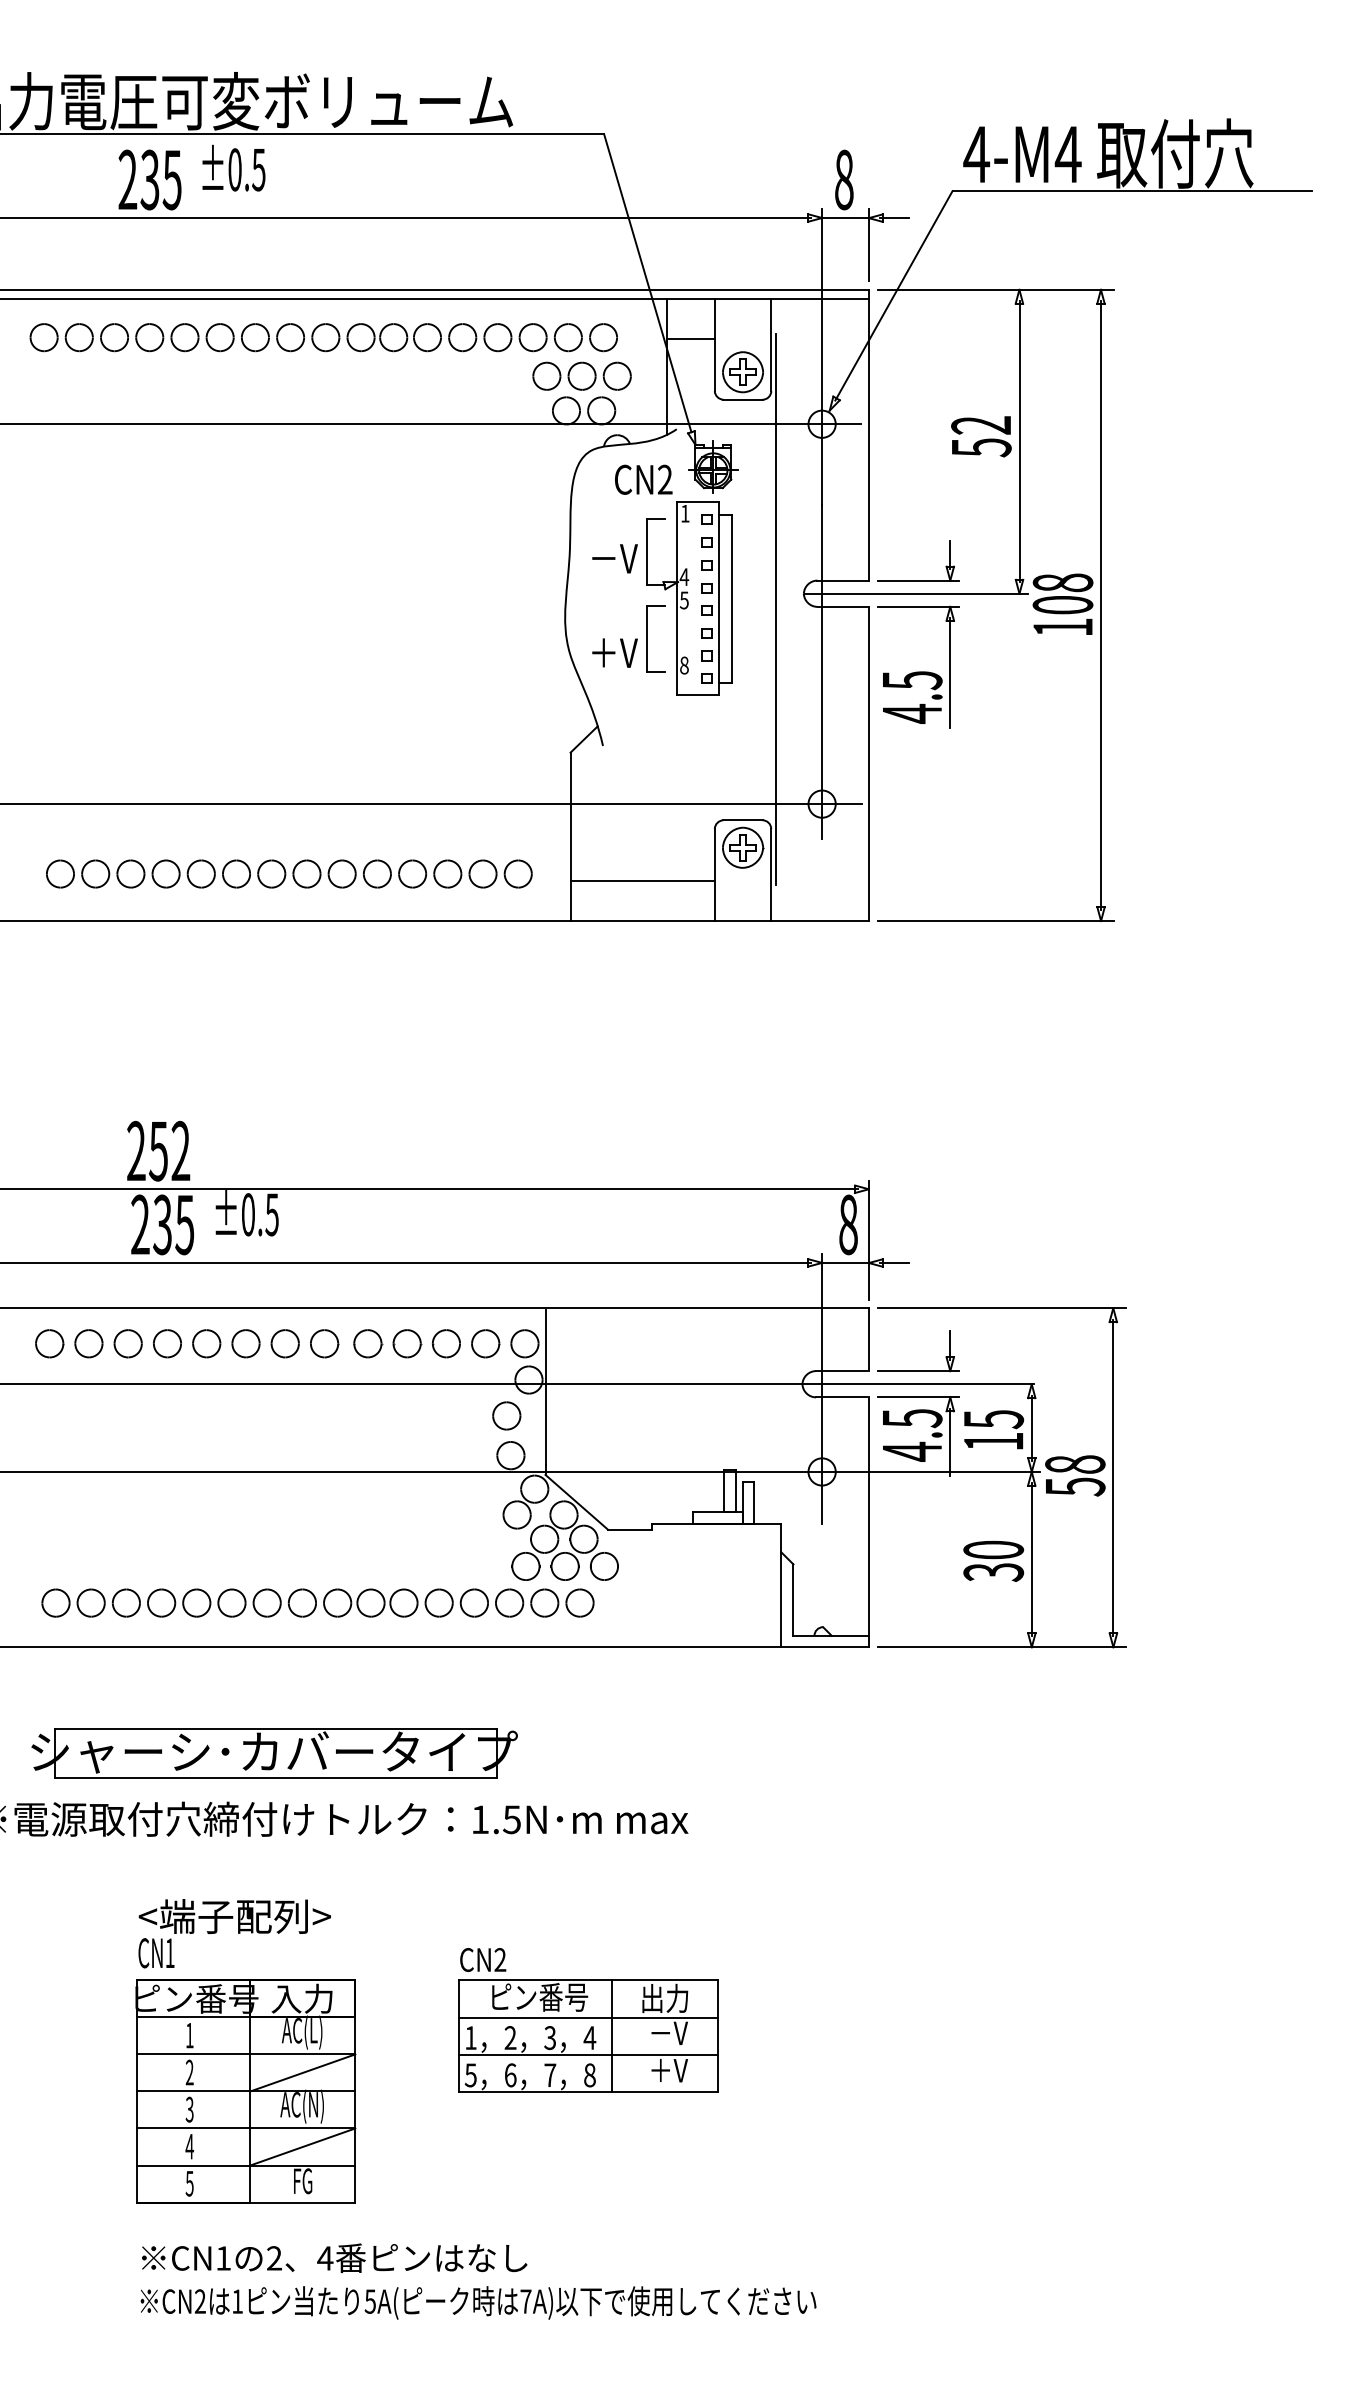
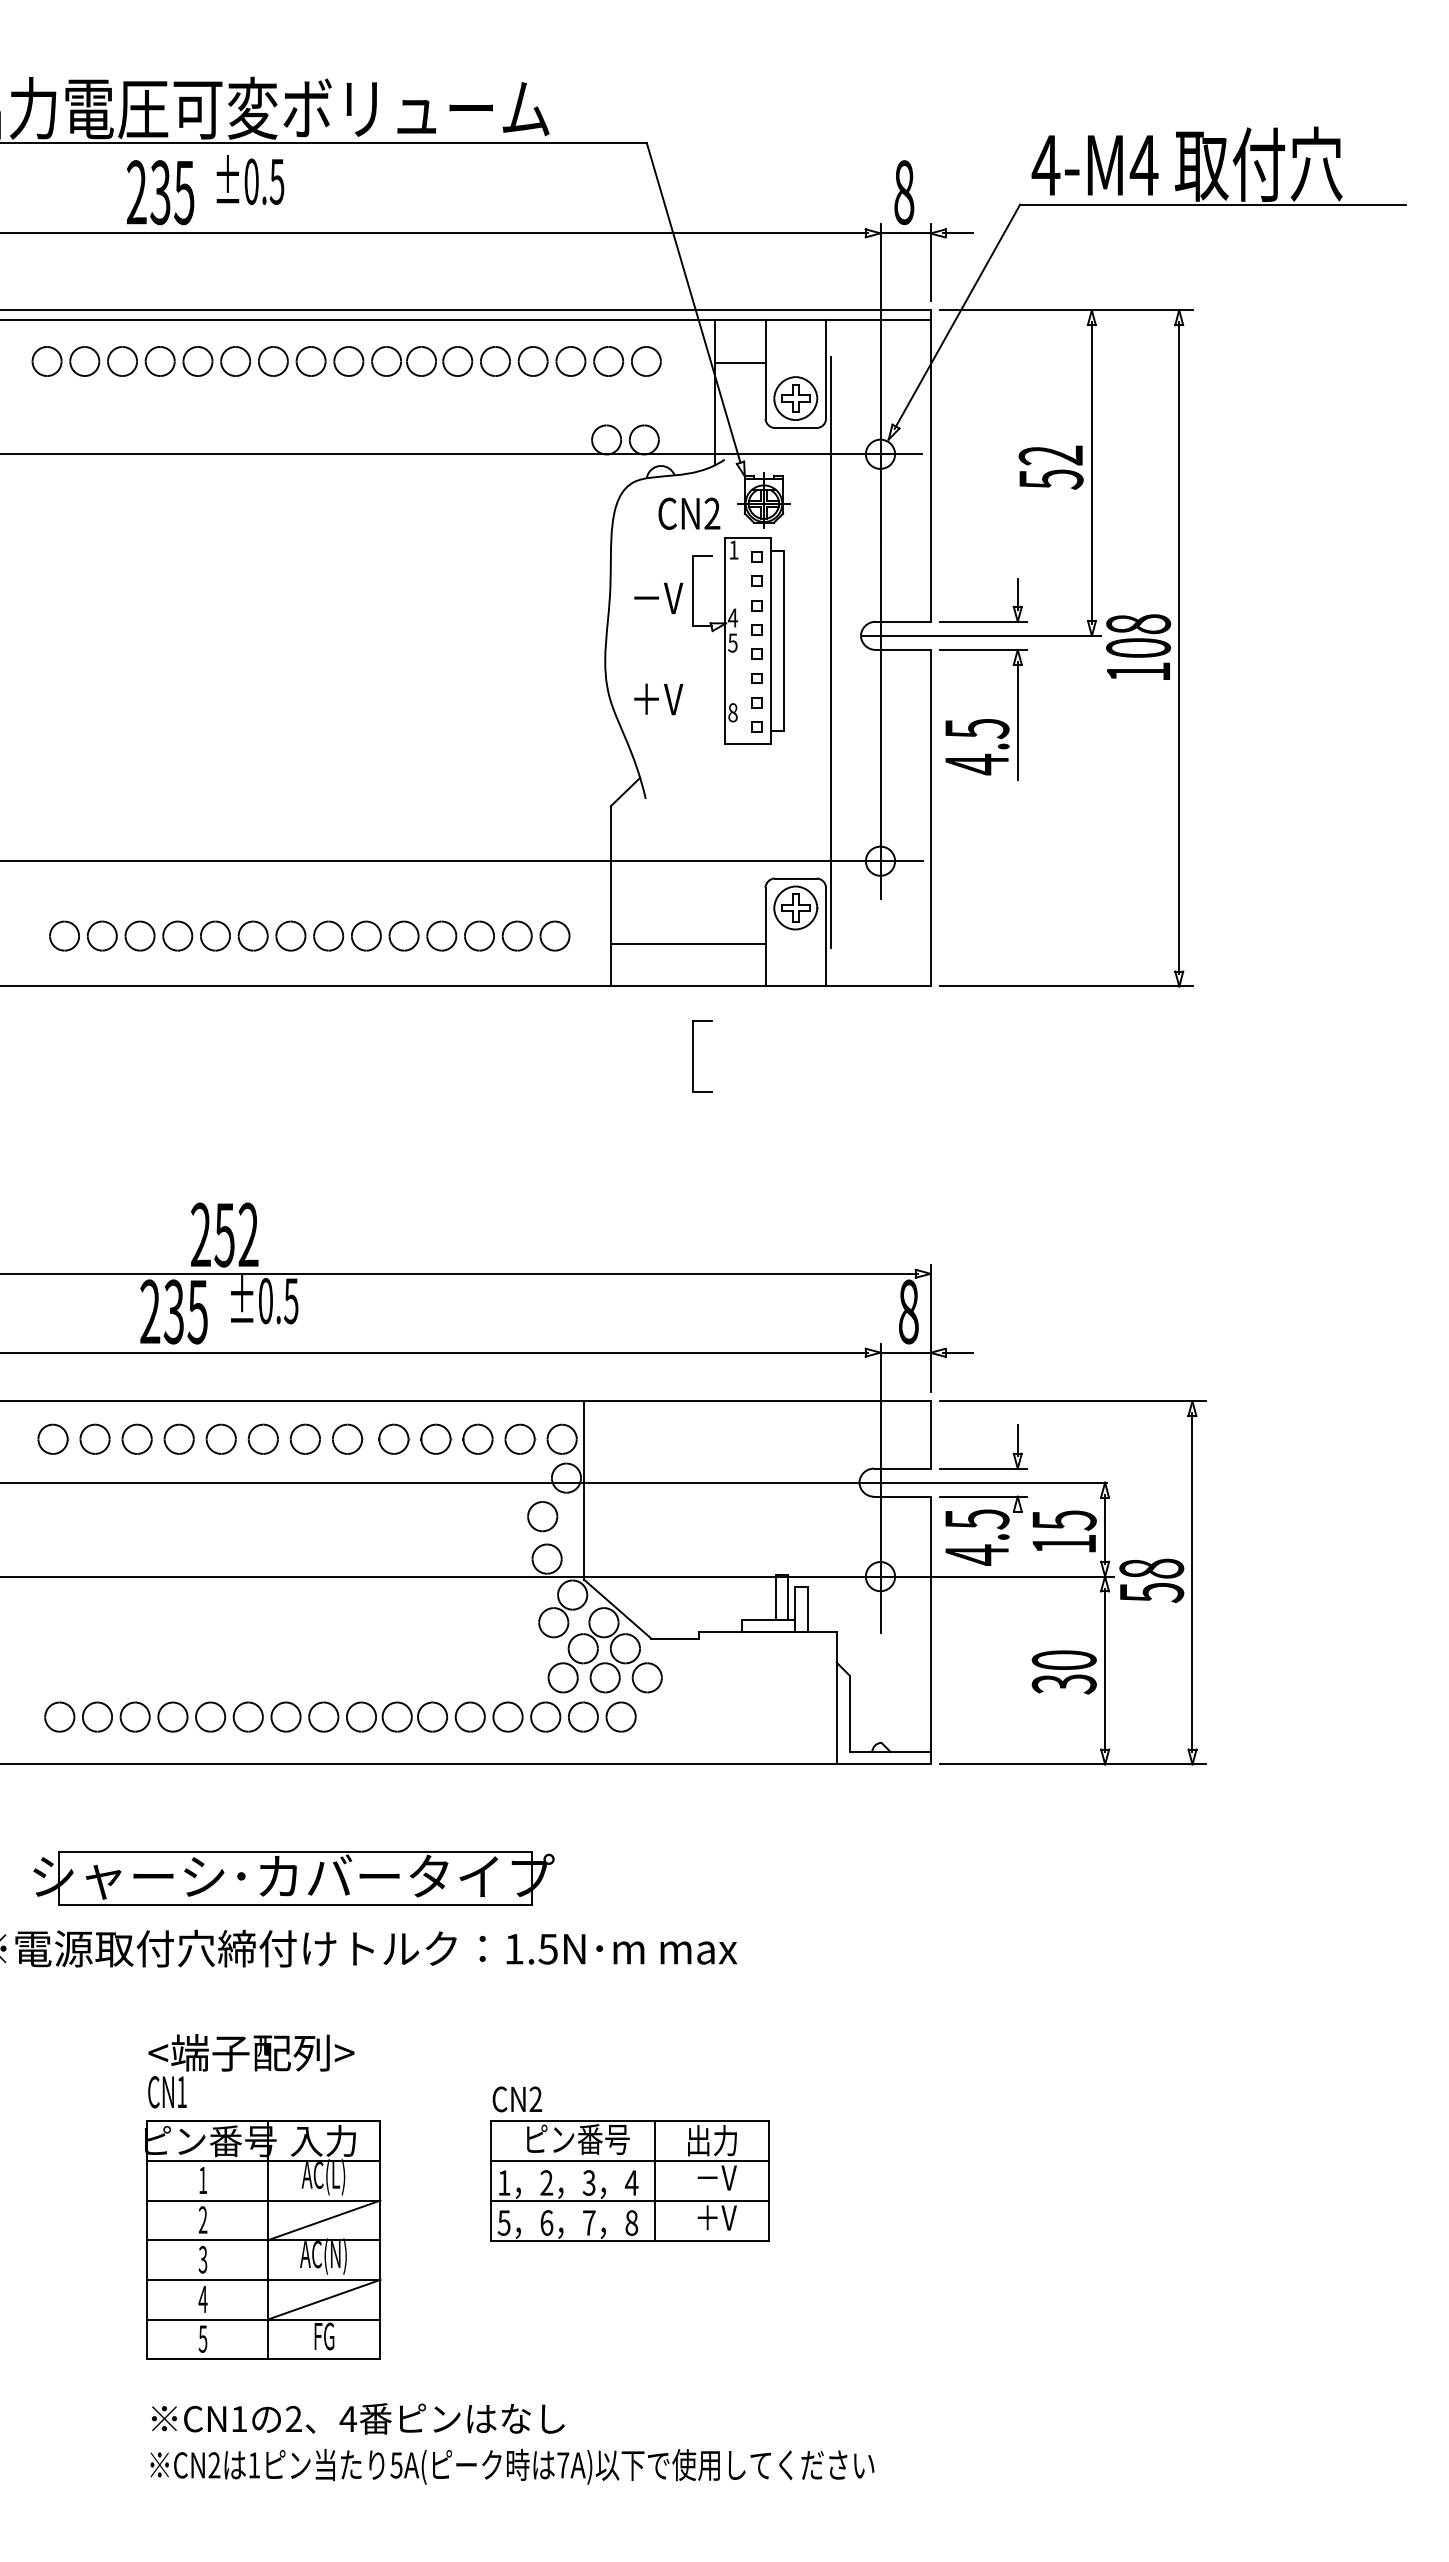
part: (582, 375) -> (623, 402), removed
part: (647, 639) -> (693, 1056), moved
text: (158, 1150) -> (224, 1234), moved
line: (950, 1441) -> (1017, 1544), removed

